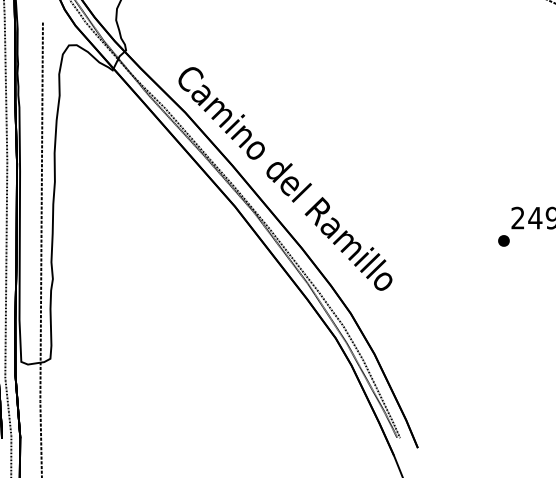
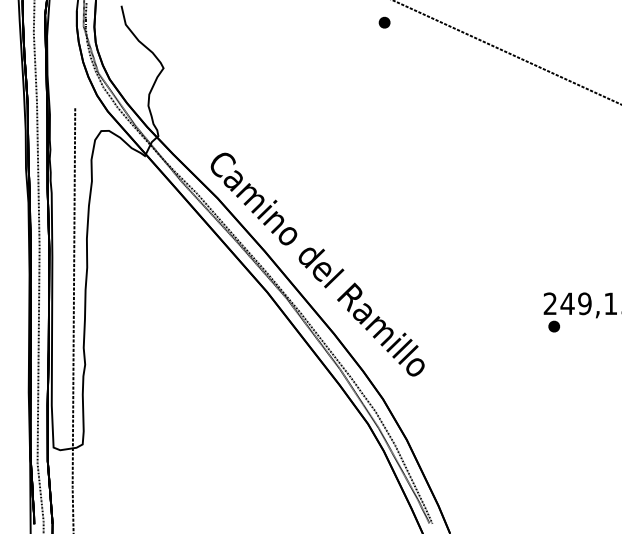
part: (503, 240) -> (553, 326), moved

